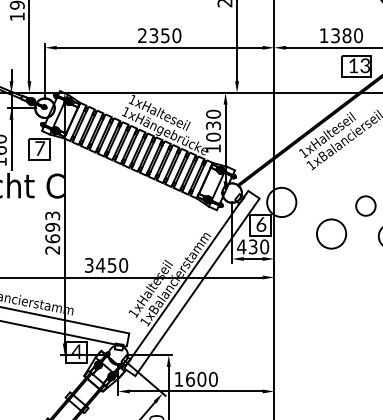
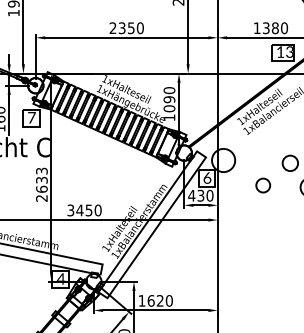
text: (213, 125) -> (169, 99), 1030 -> 1090
text: (52, 226) -> (41, 179), 2693 -> 2633
circle: (331, 233) -> (263, 185), size x0.6
text: (201, 379) -> (159, 300), 1600 -> 1620

